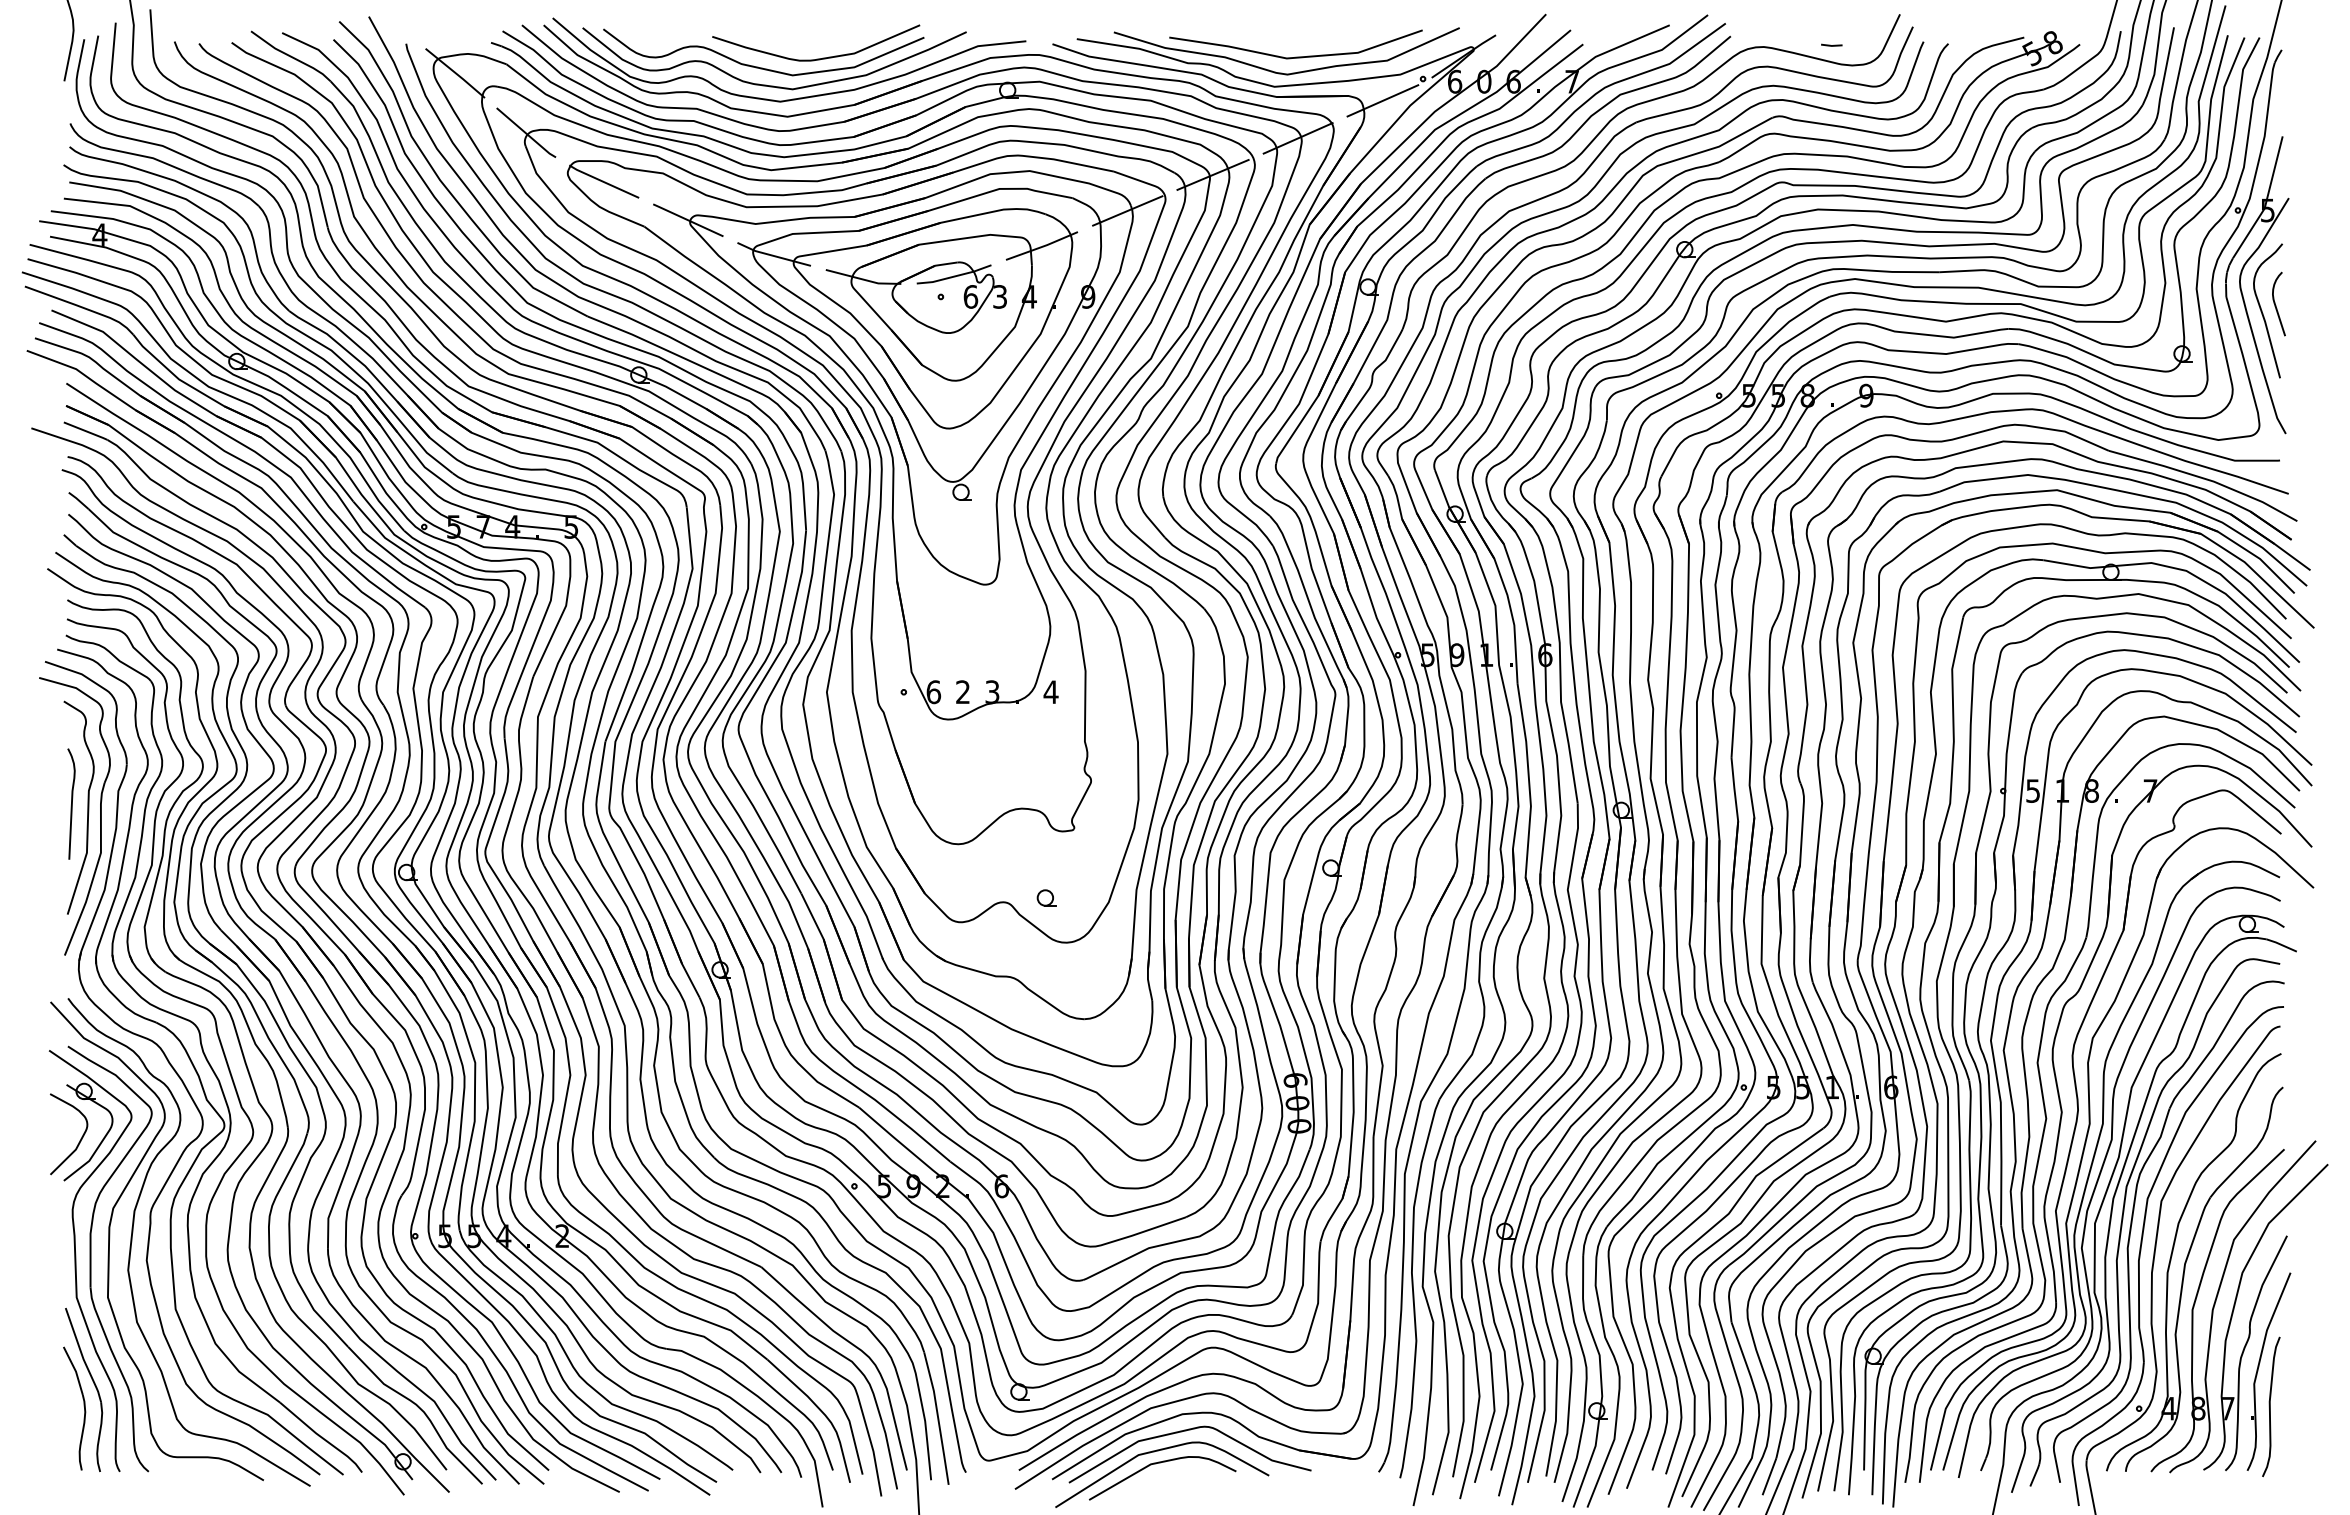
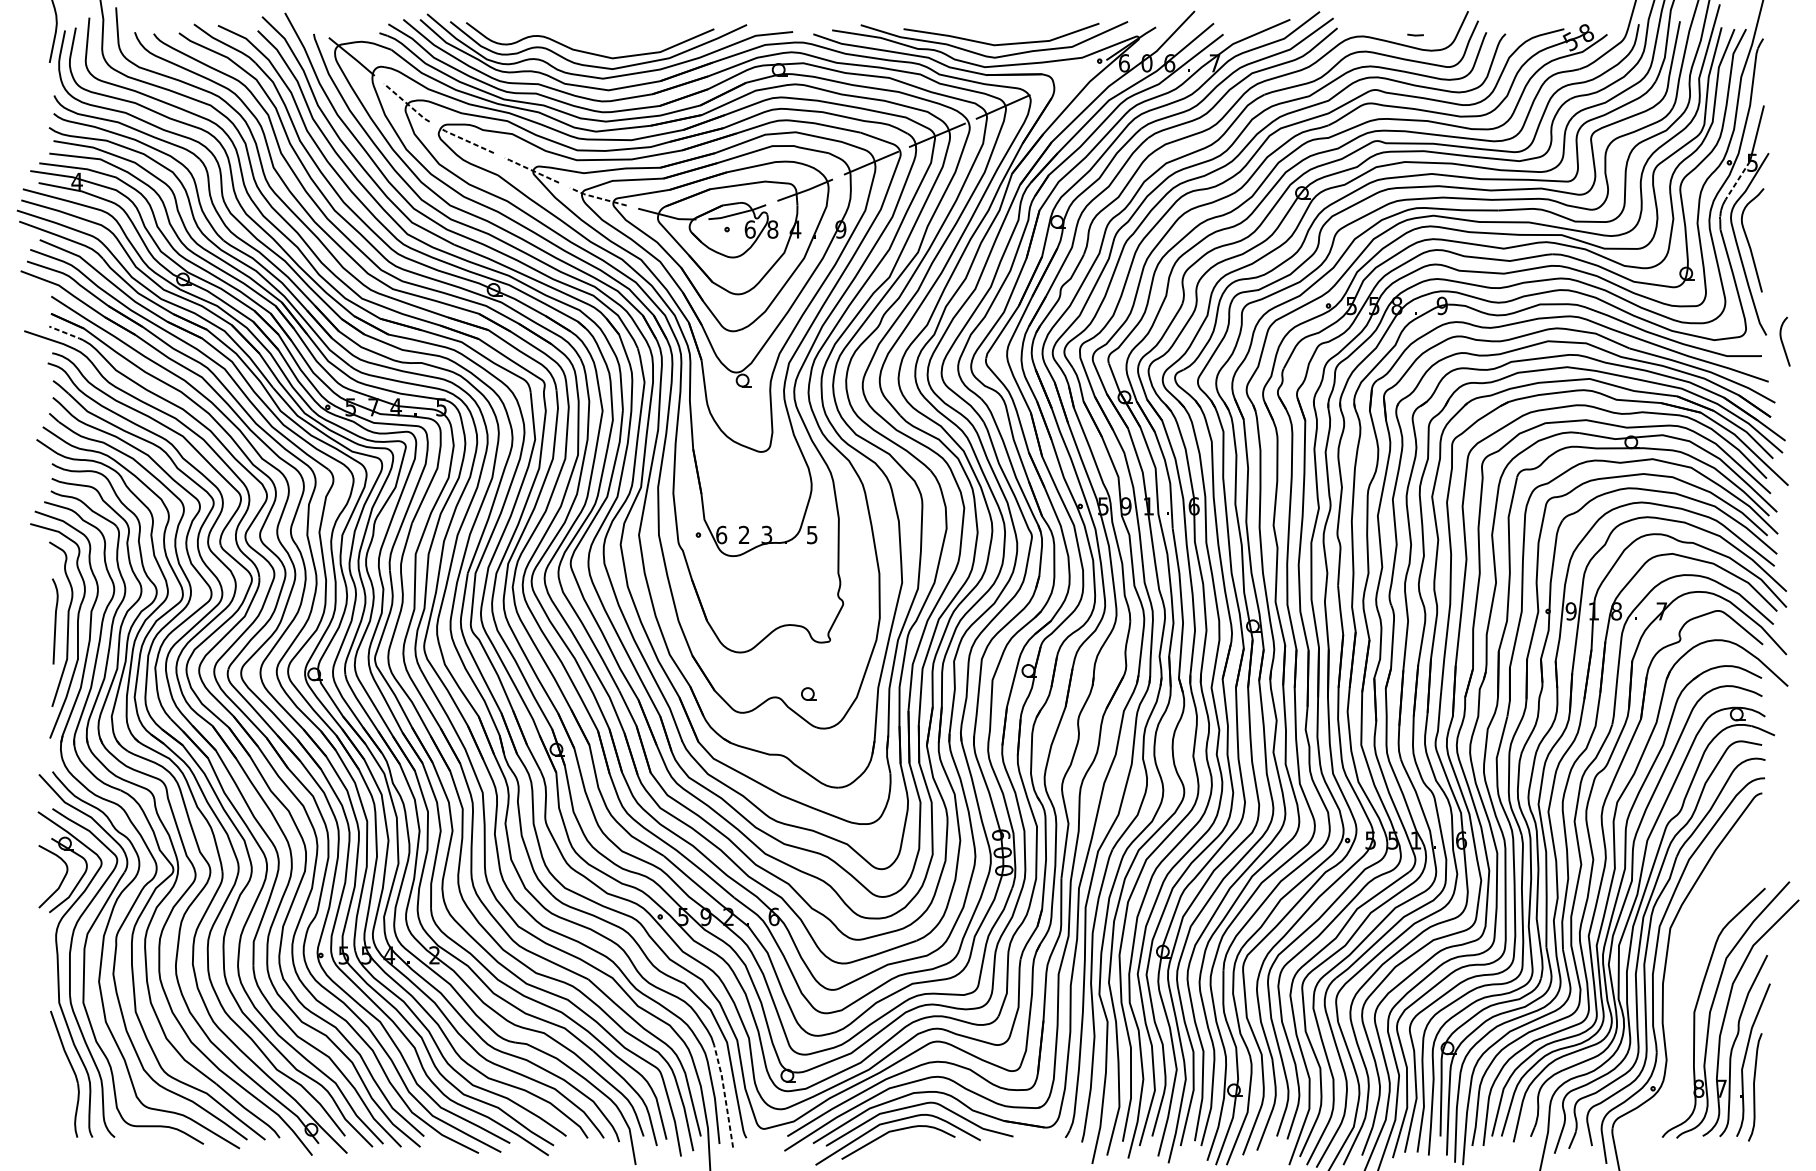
curve: (816, 58) -> (630, 45), removed
line: (1382, 100) -> (1068, 77), removed
line: (526, 133) -> (406, 103), solid -> dashed
line: (603, 181) -> (466, 140), solid -> dashed
line: (687, 219) -> (531, 169), solid -> dashed
line: (2248, 233) -> (1737, 180), solid -> dashed
line: (772, 255) -> (596, 197), solid -> dashed
text: (1000, 296) -> (773, 229), 3 -> 8
curve: (2276, 305) -> (1783, 342), moved
line: (85, 431) -> (66, 333), solid -> dashed
text: (1050, 692) -> (811, 535), 4 -> 5
text: (2033, 790) -> (1571, 611), 5 -> 9
part: (2187, 1260) -> (1690, 974), removed
part: (83, 1406) -> (64, 1087), removed
line: (938, 1418) -> (725, 1096), solid -> dashed

